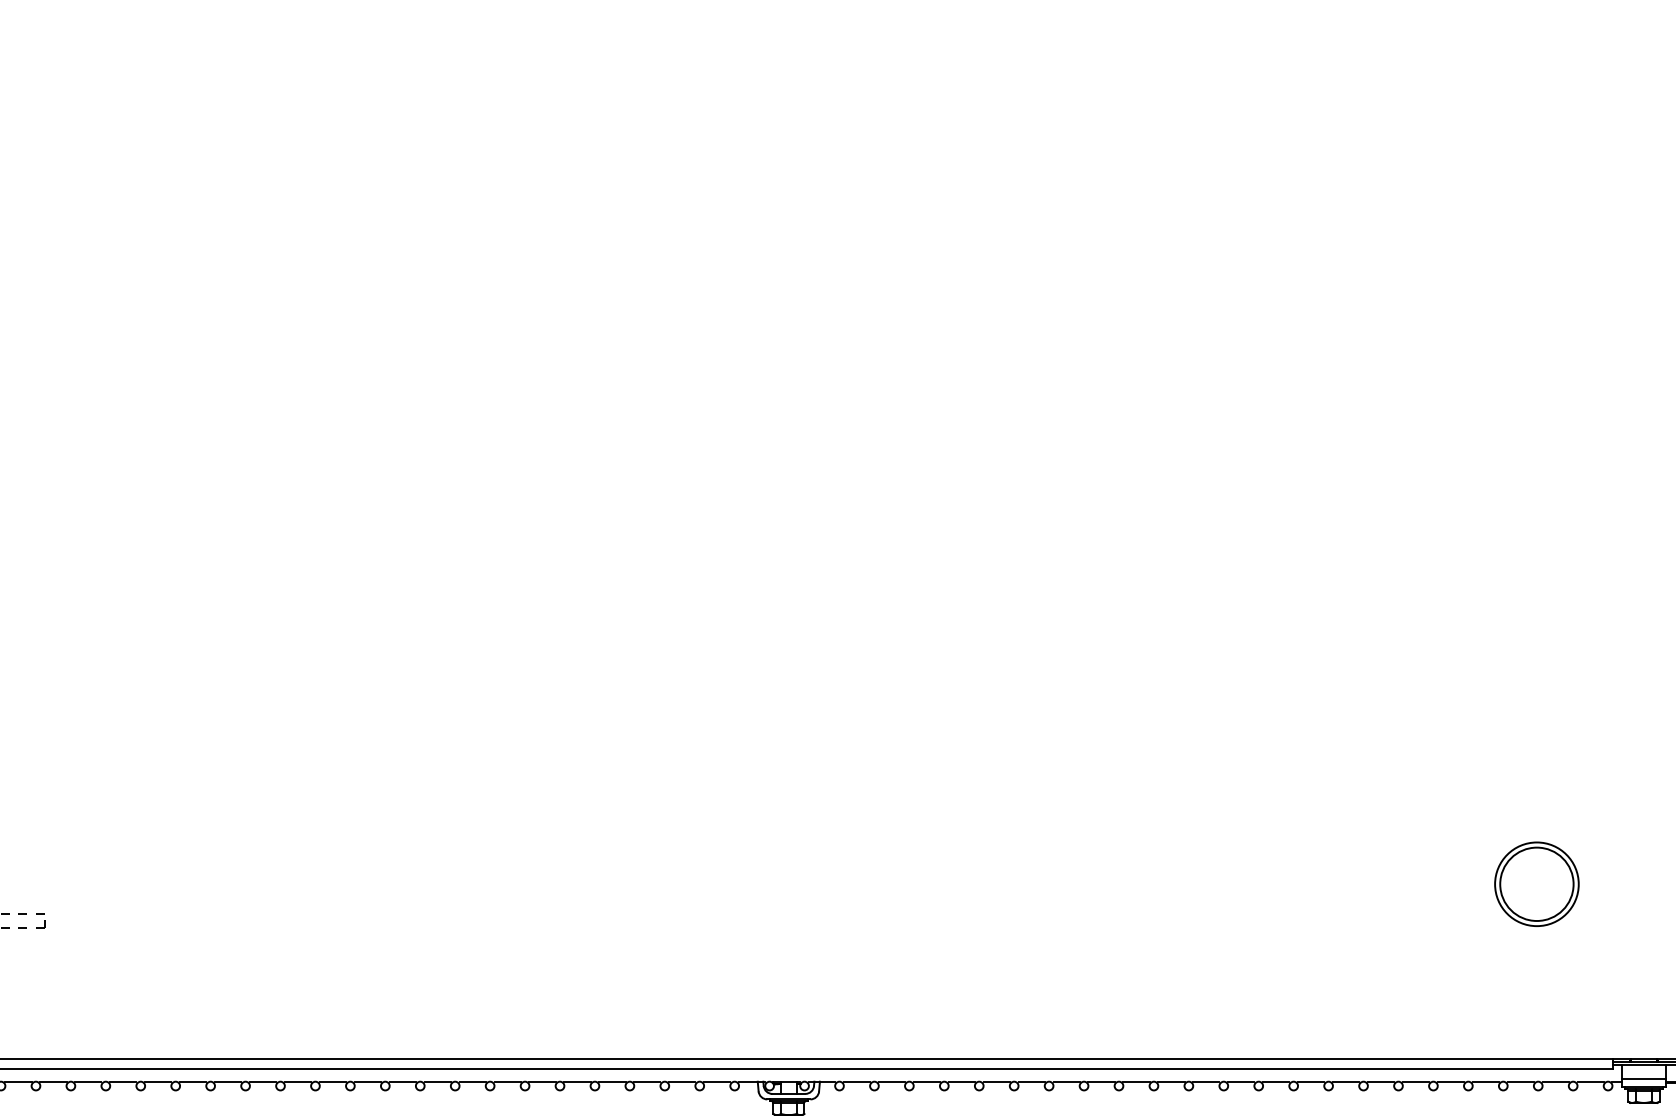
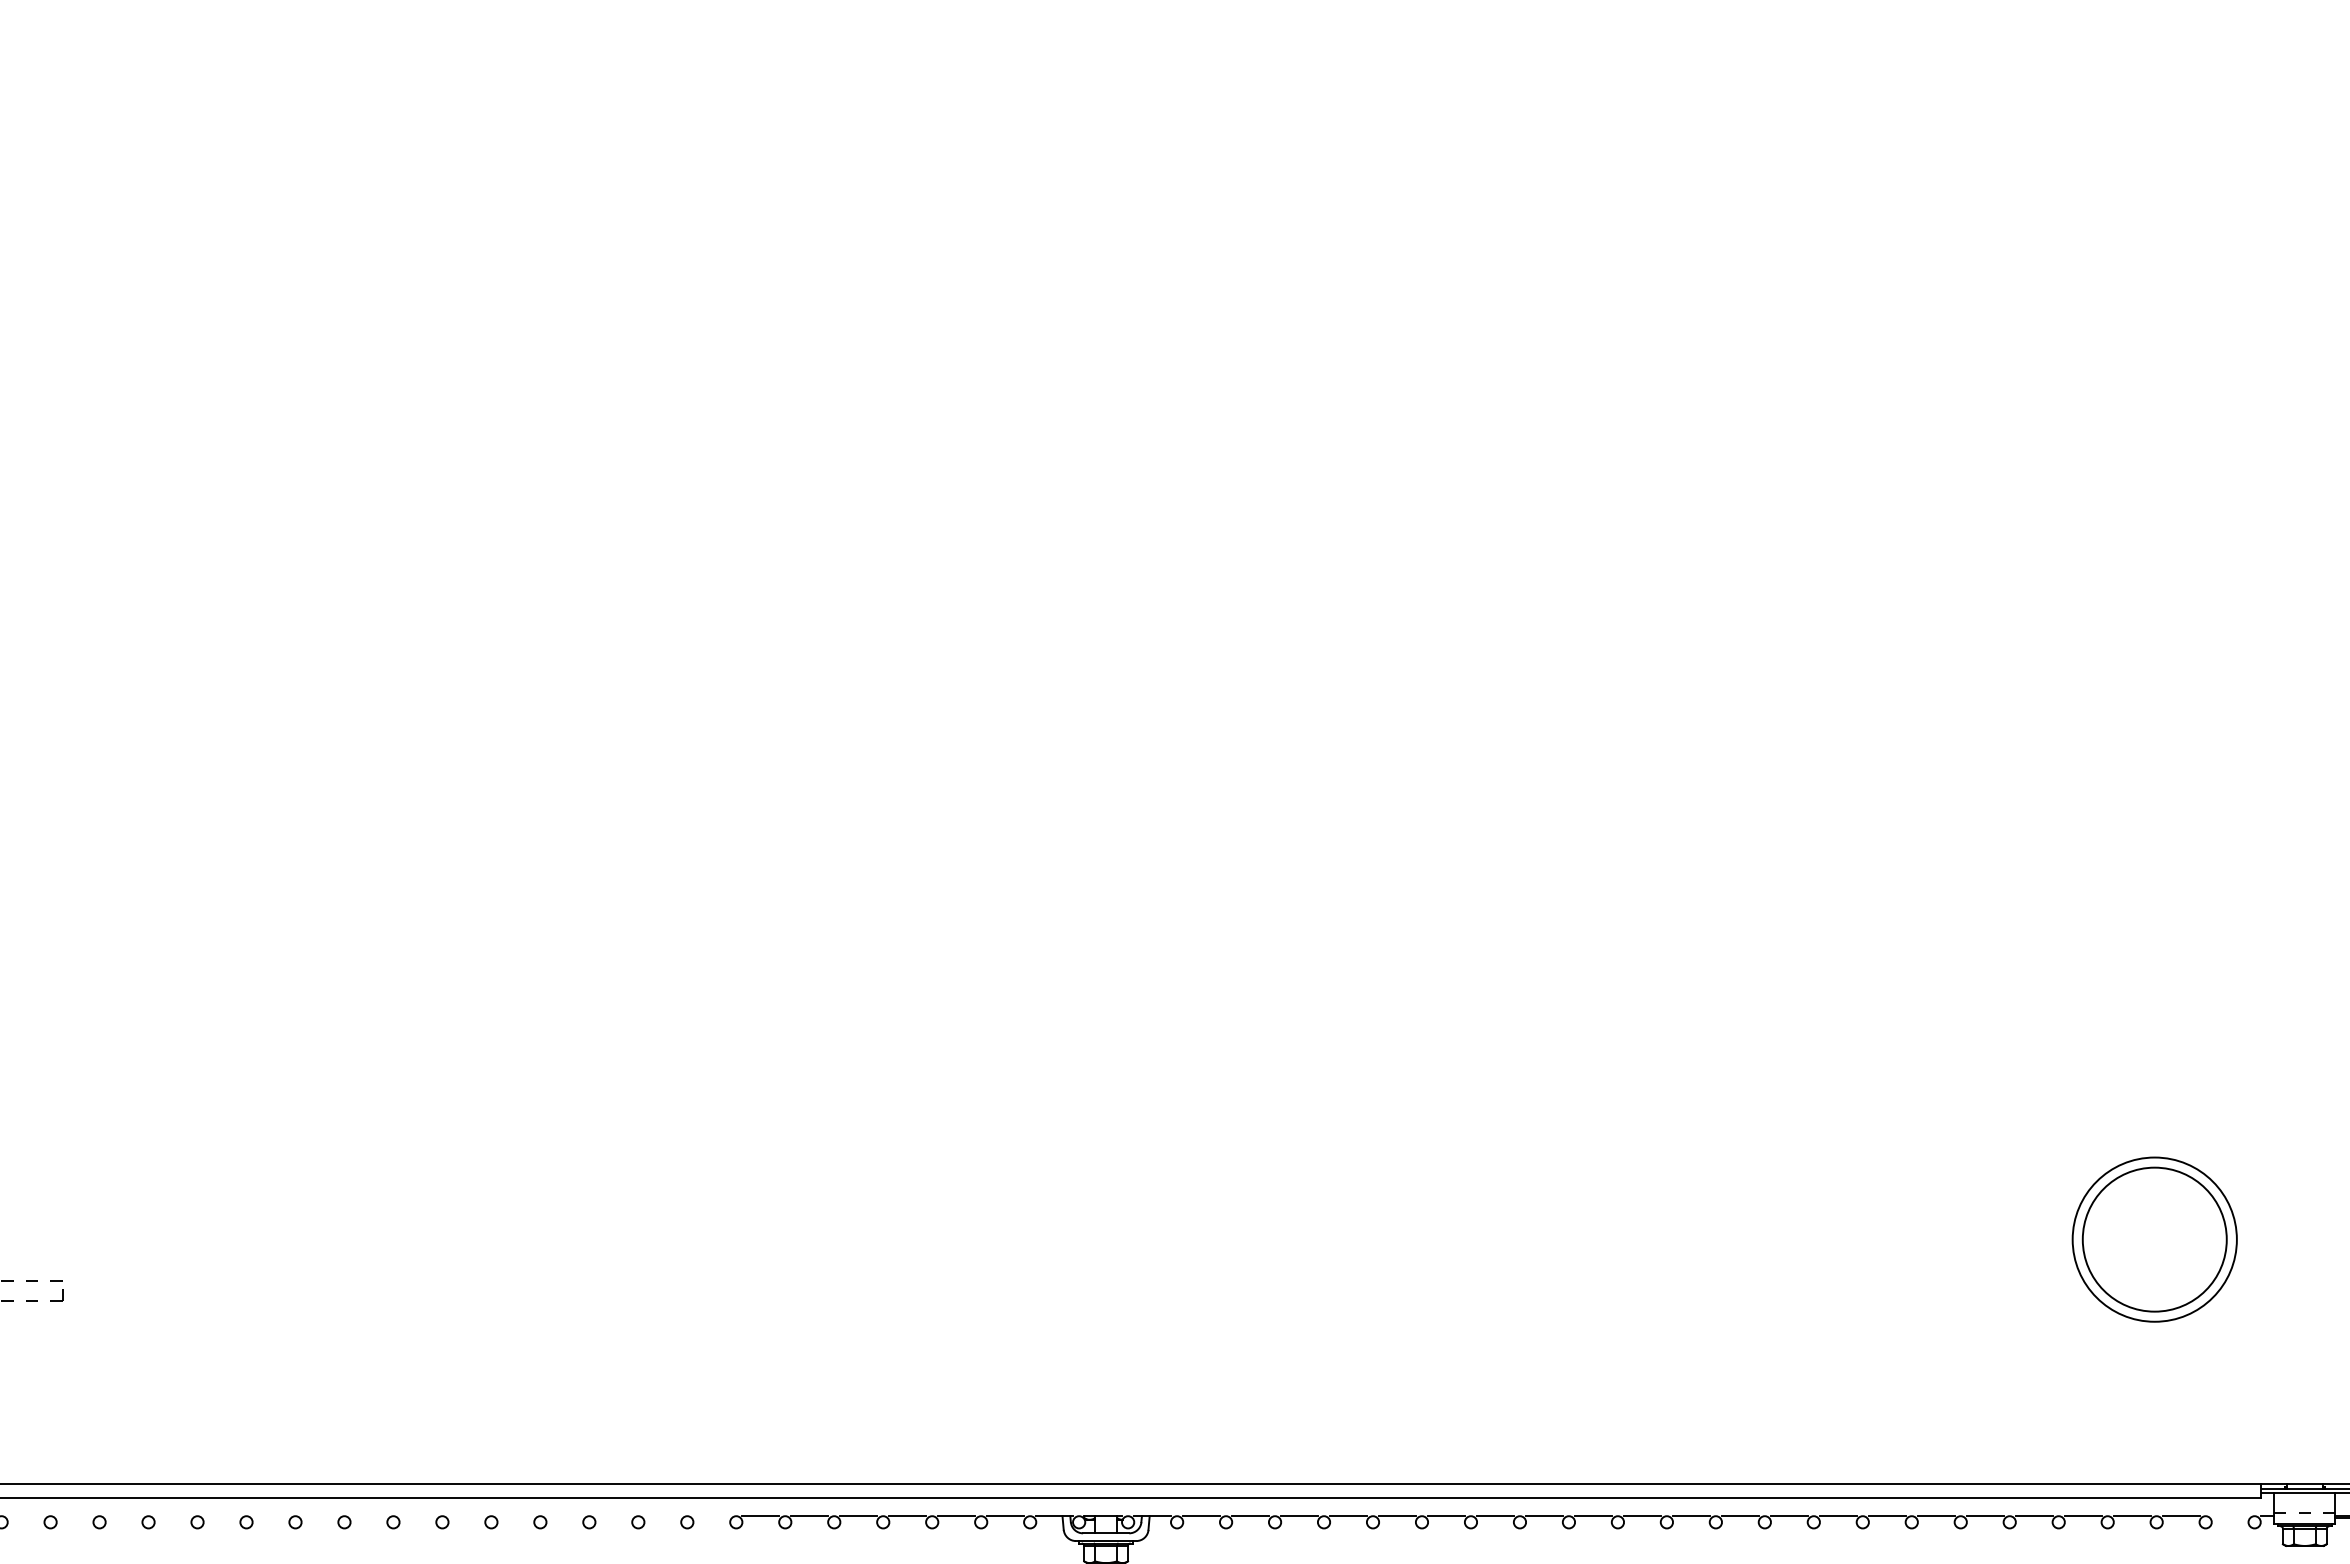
part: (1536, 883) -> (2154, 1238), size x1.4
line: (1643, 1079) -> (2304, 1512), solid -> dashed
line: (18, 1081) -> (25, 1516), removed
line: (53, 1081) -> (74, 1516), removed
line: (87, 1081) -> (123, 1516), removed
line: (122, 1081) -> (172, 1516), removed
line: (157, 1081) -> (221, 1516), removed
line: (192, 1081) -> (270, 1516), removed
line: (227, 1081) -> (319, 1516), removed
line: (262, 1081) -> (368, 1516), removed
line: (297, 1081) -> (417, 1516), removed
line: (332, 1081) -> (466, 1516), removed
line: (367, 1081) -> (515, 1516), removed
line: (402, 1081) -> (564, 1516), removed
line: (437, 1081) -> (613, 1516), removed
line: (472, 1081) -> (662, 1516), removed
line: (507, 1081) -> (711, 1516), removed
line: (1590, 1081) -> (2229, 1516), removed

